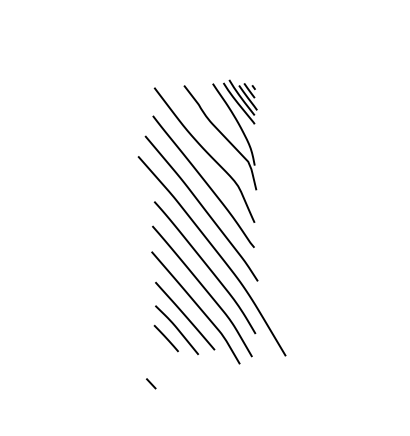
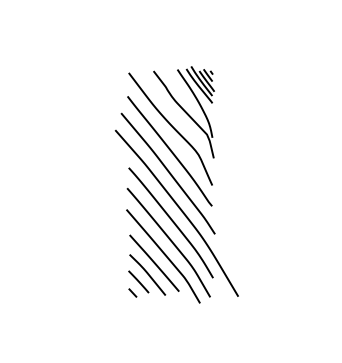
line: (151, 383) -> (133, 292), moved

